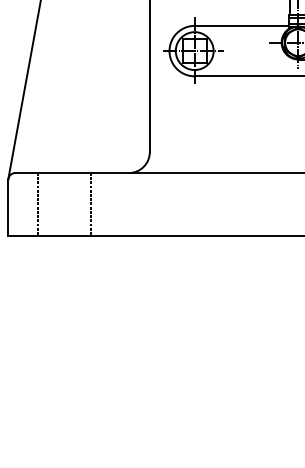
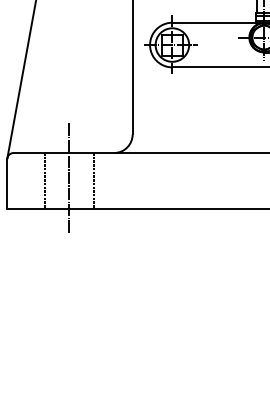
line: (78, 201) -> (69, 178), added
line: (37, 204) -> (45, 180), moved
line: (90, 204) -> (93, 180), moved

